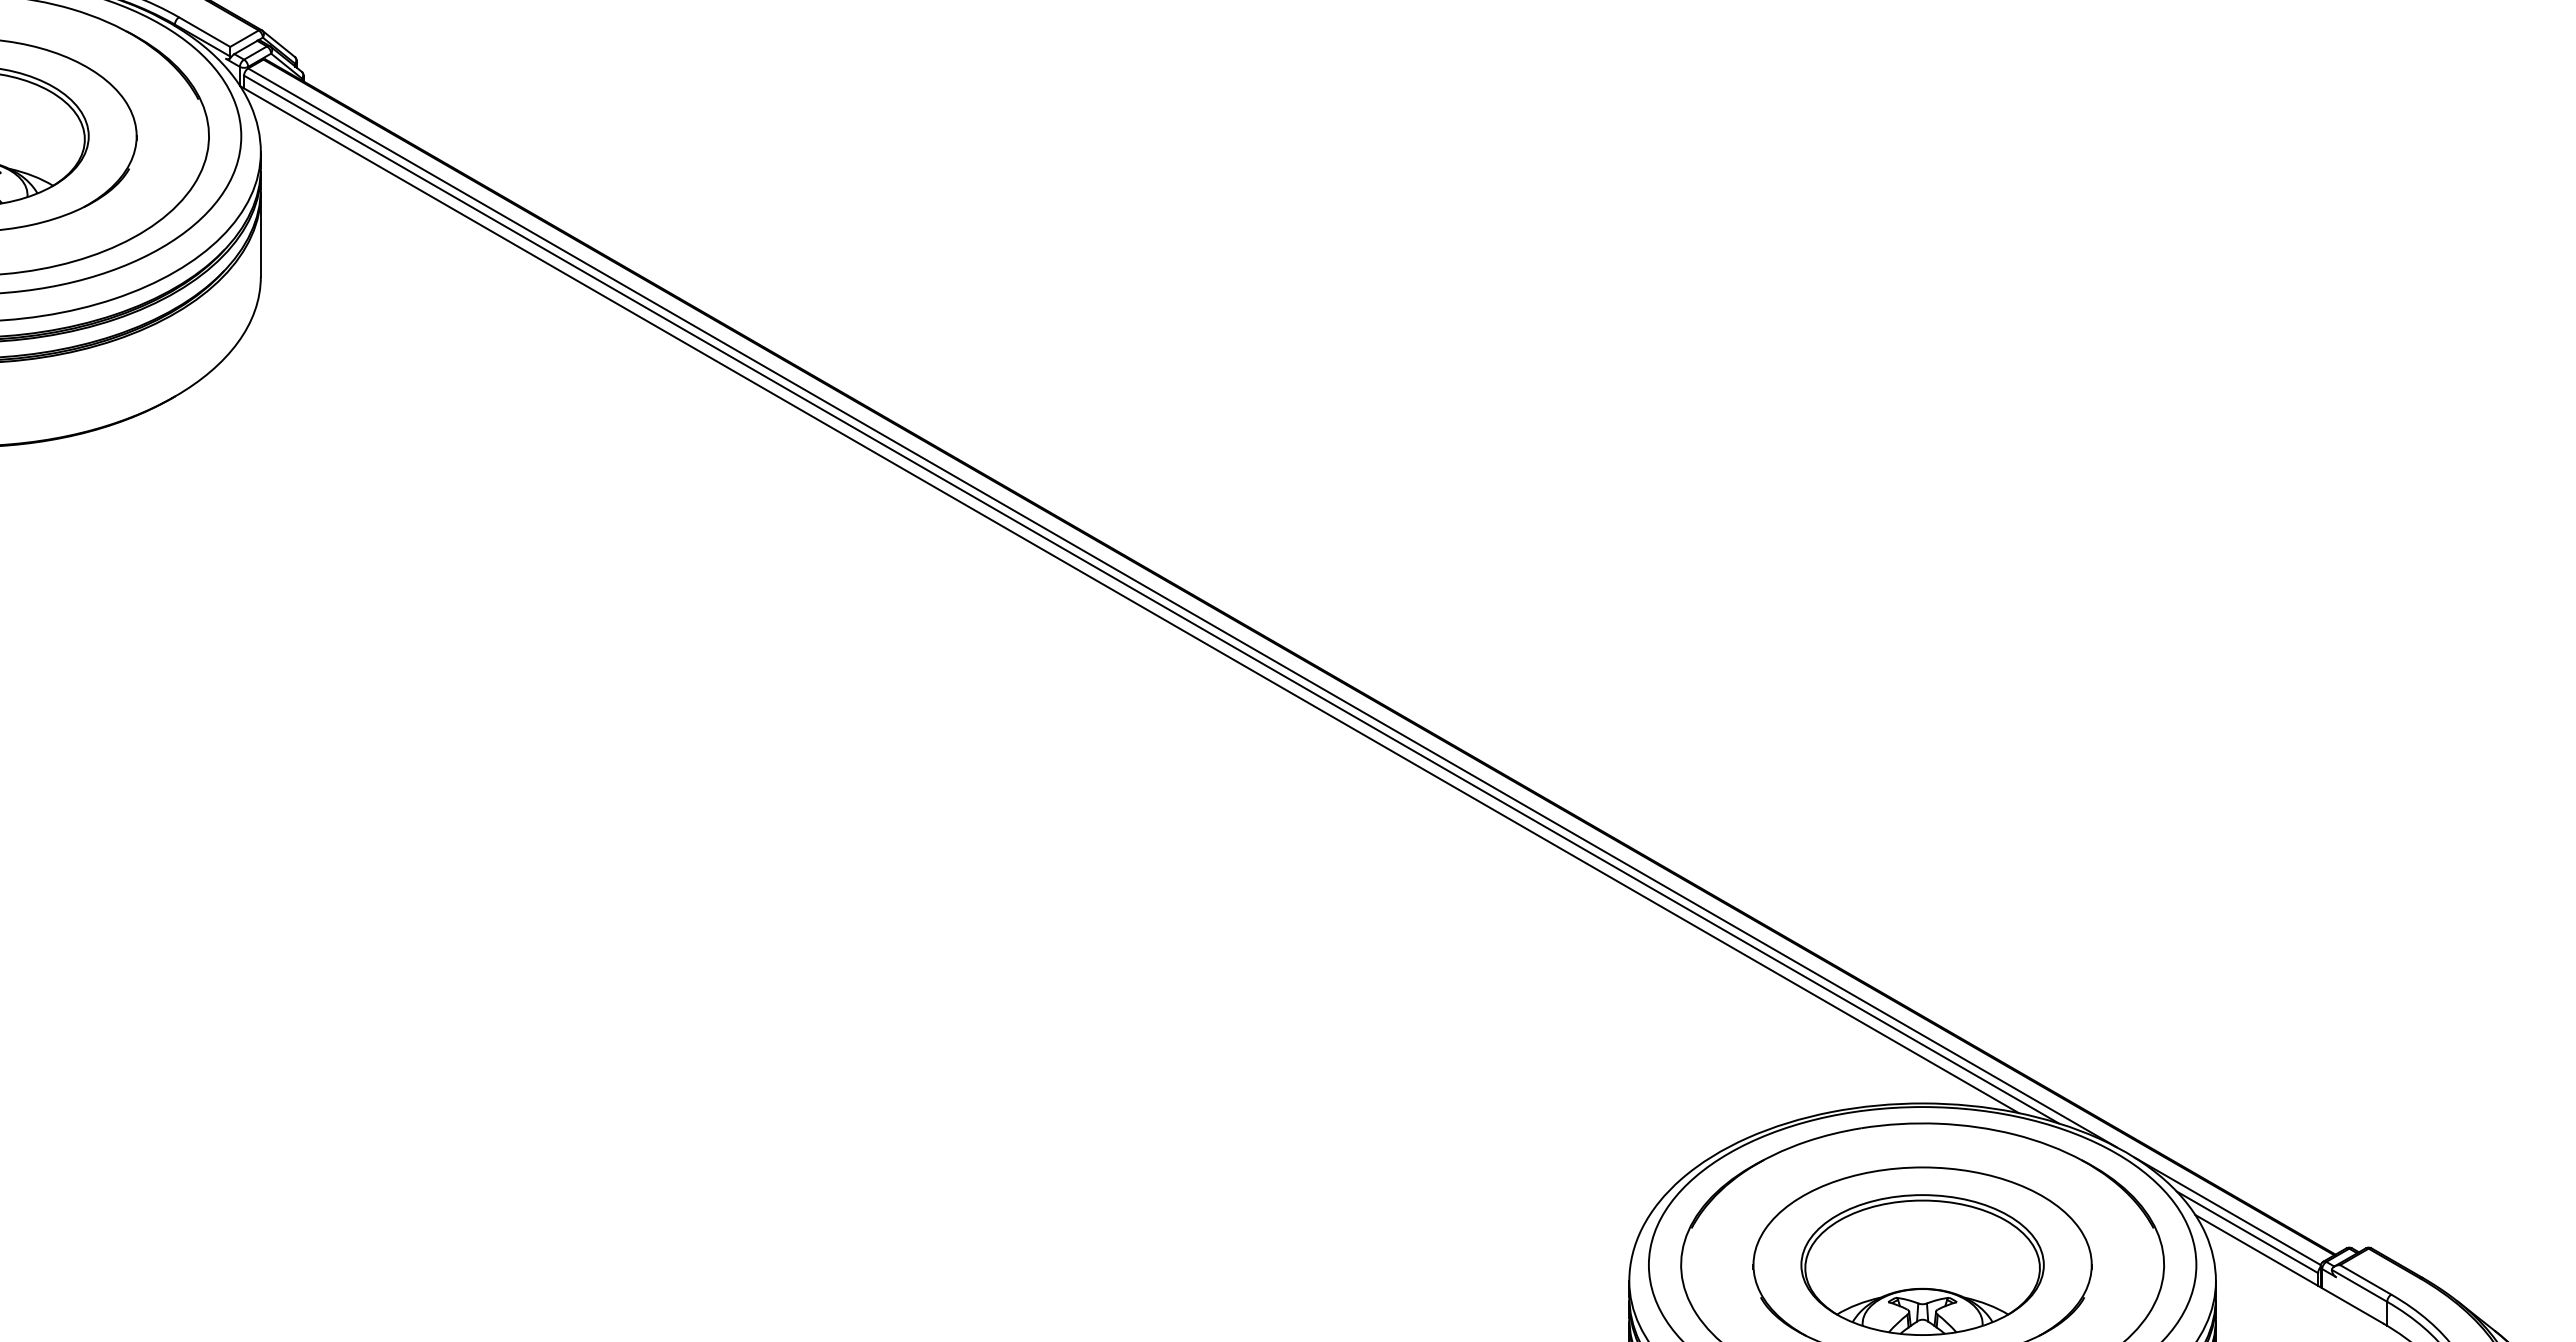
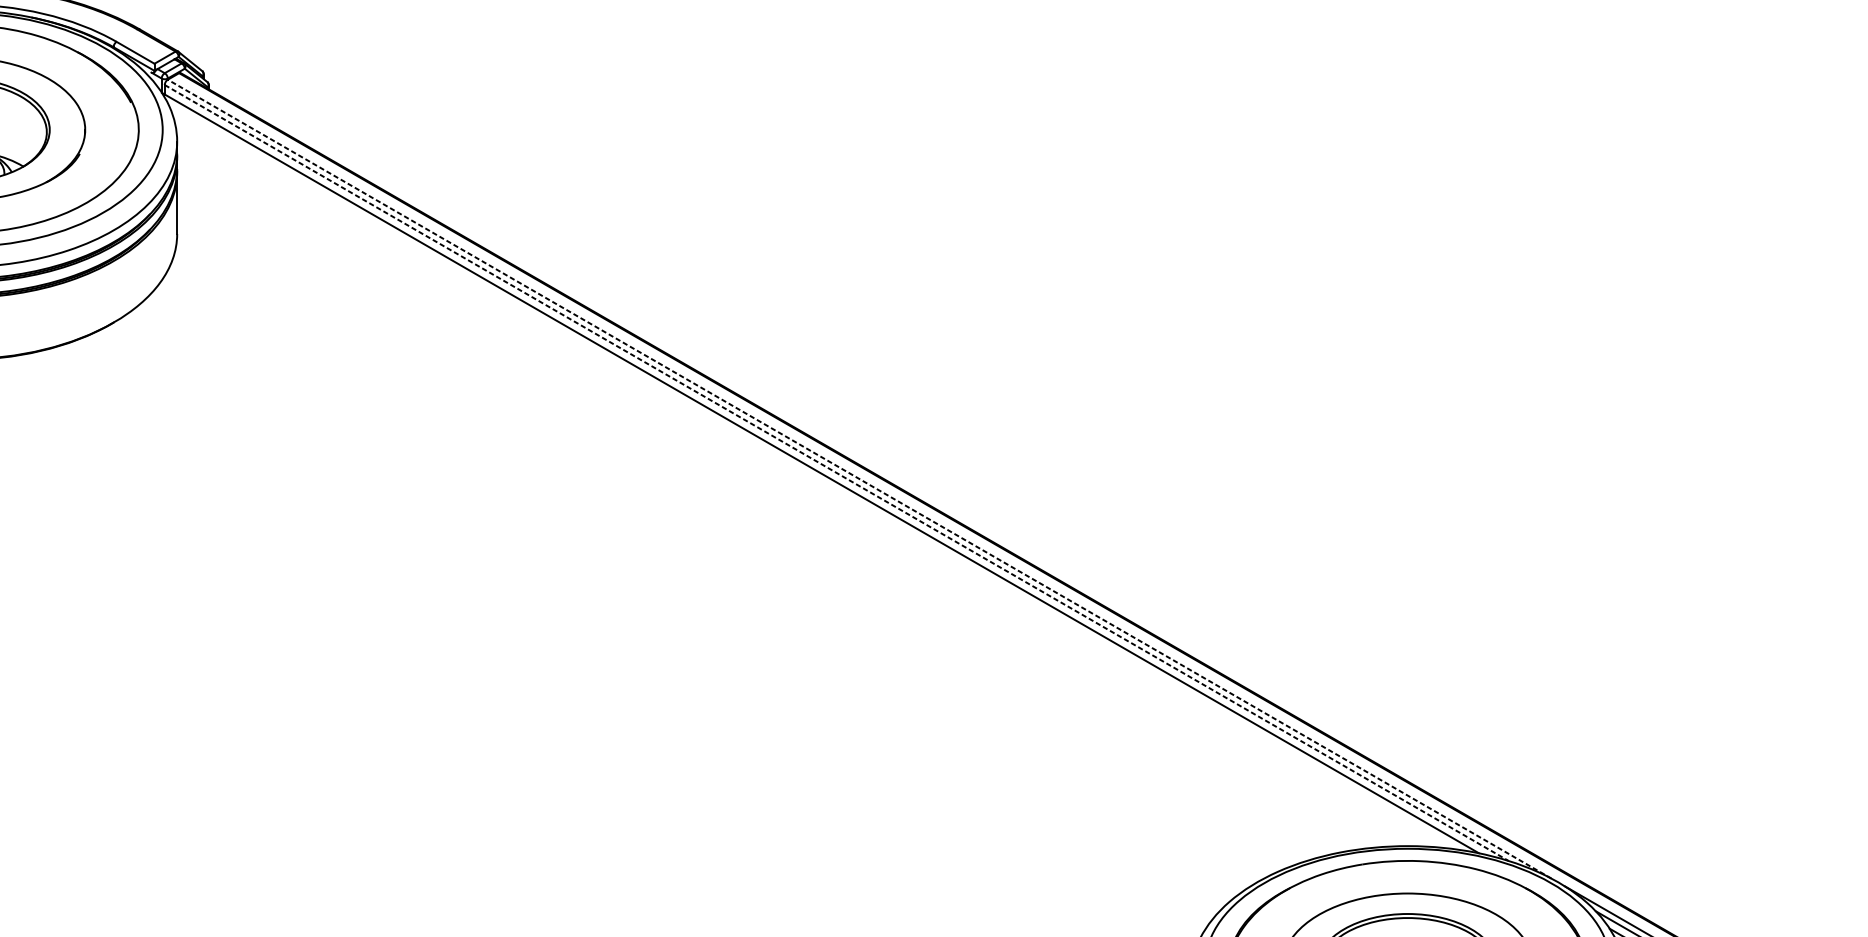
line: (1151, 599) -> (836, 472), solid -> dashed
line: (1182, 607) -> (859, 478), solid -> dashed

